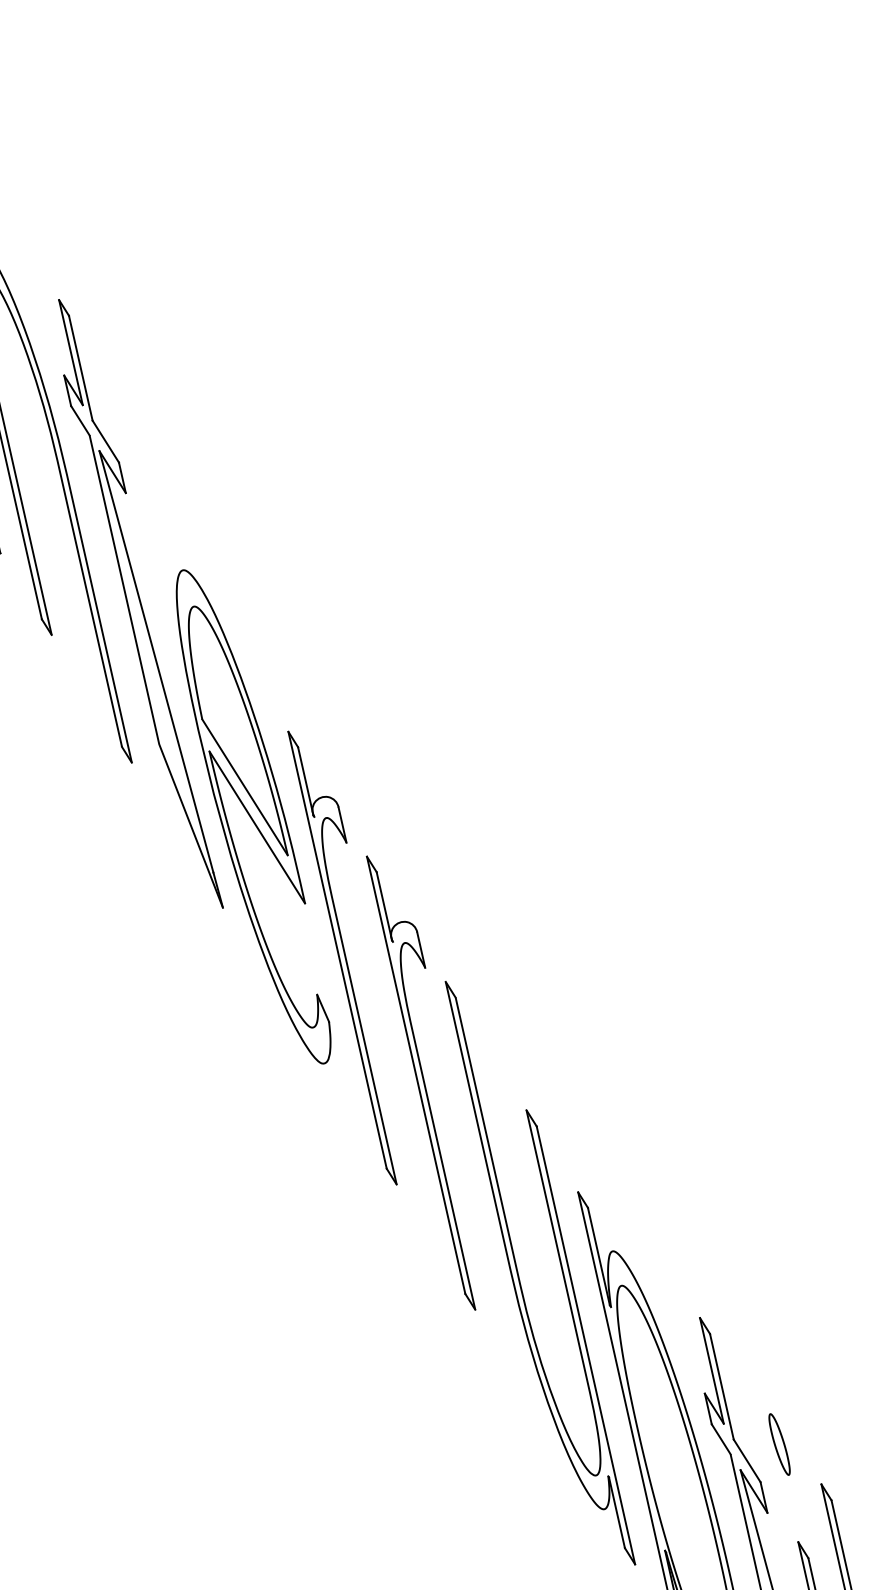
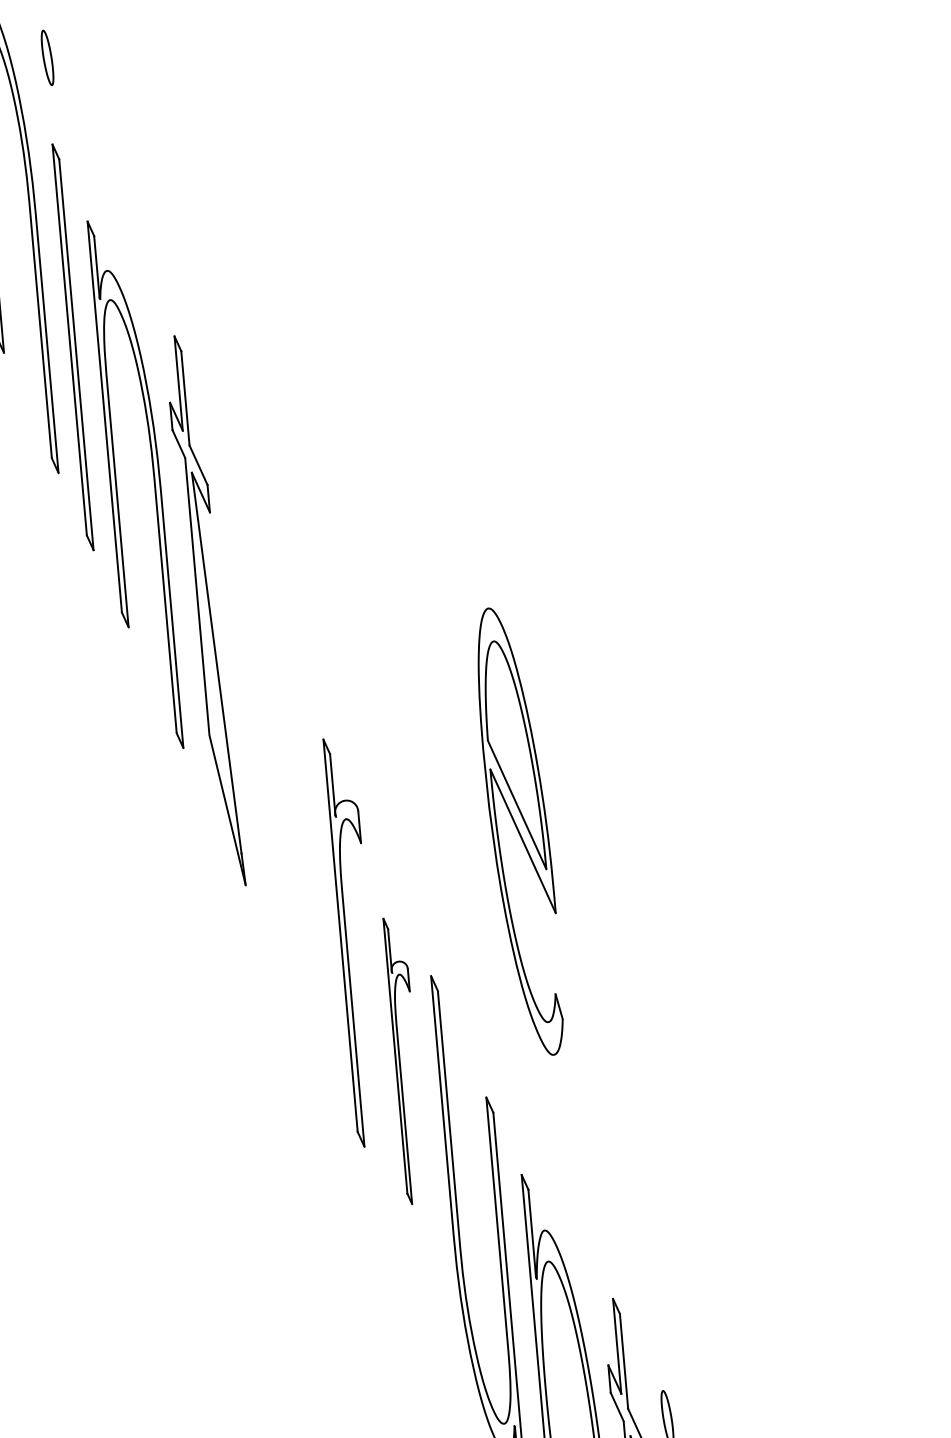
part: (252, 816) -> (520, 831), moved
part: (420, 1083) -> (397, 1061), size x0.7

